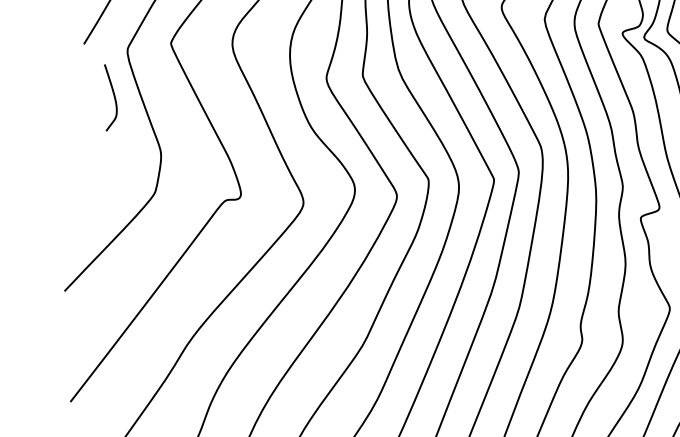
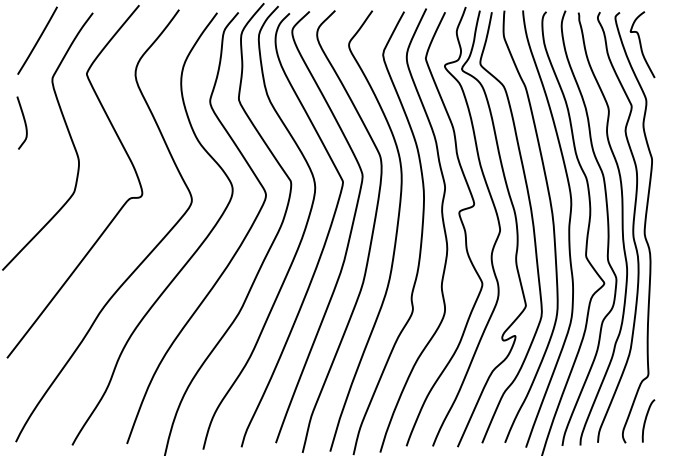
curve: (112, 94) -> (23, 120), moved

